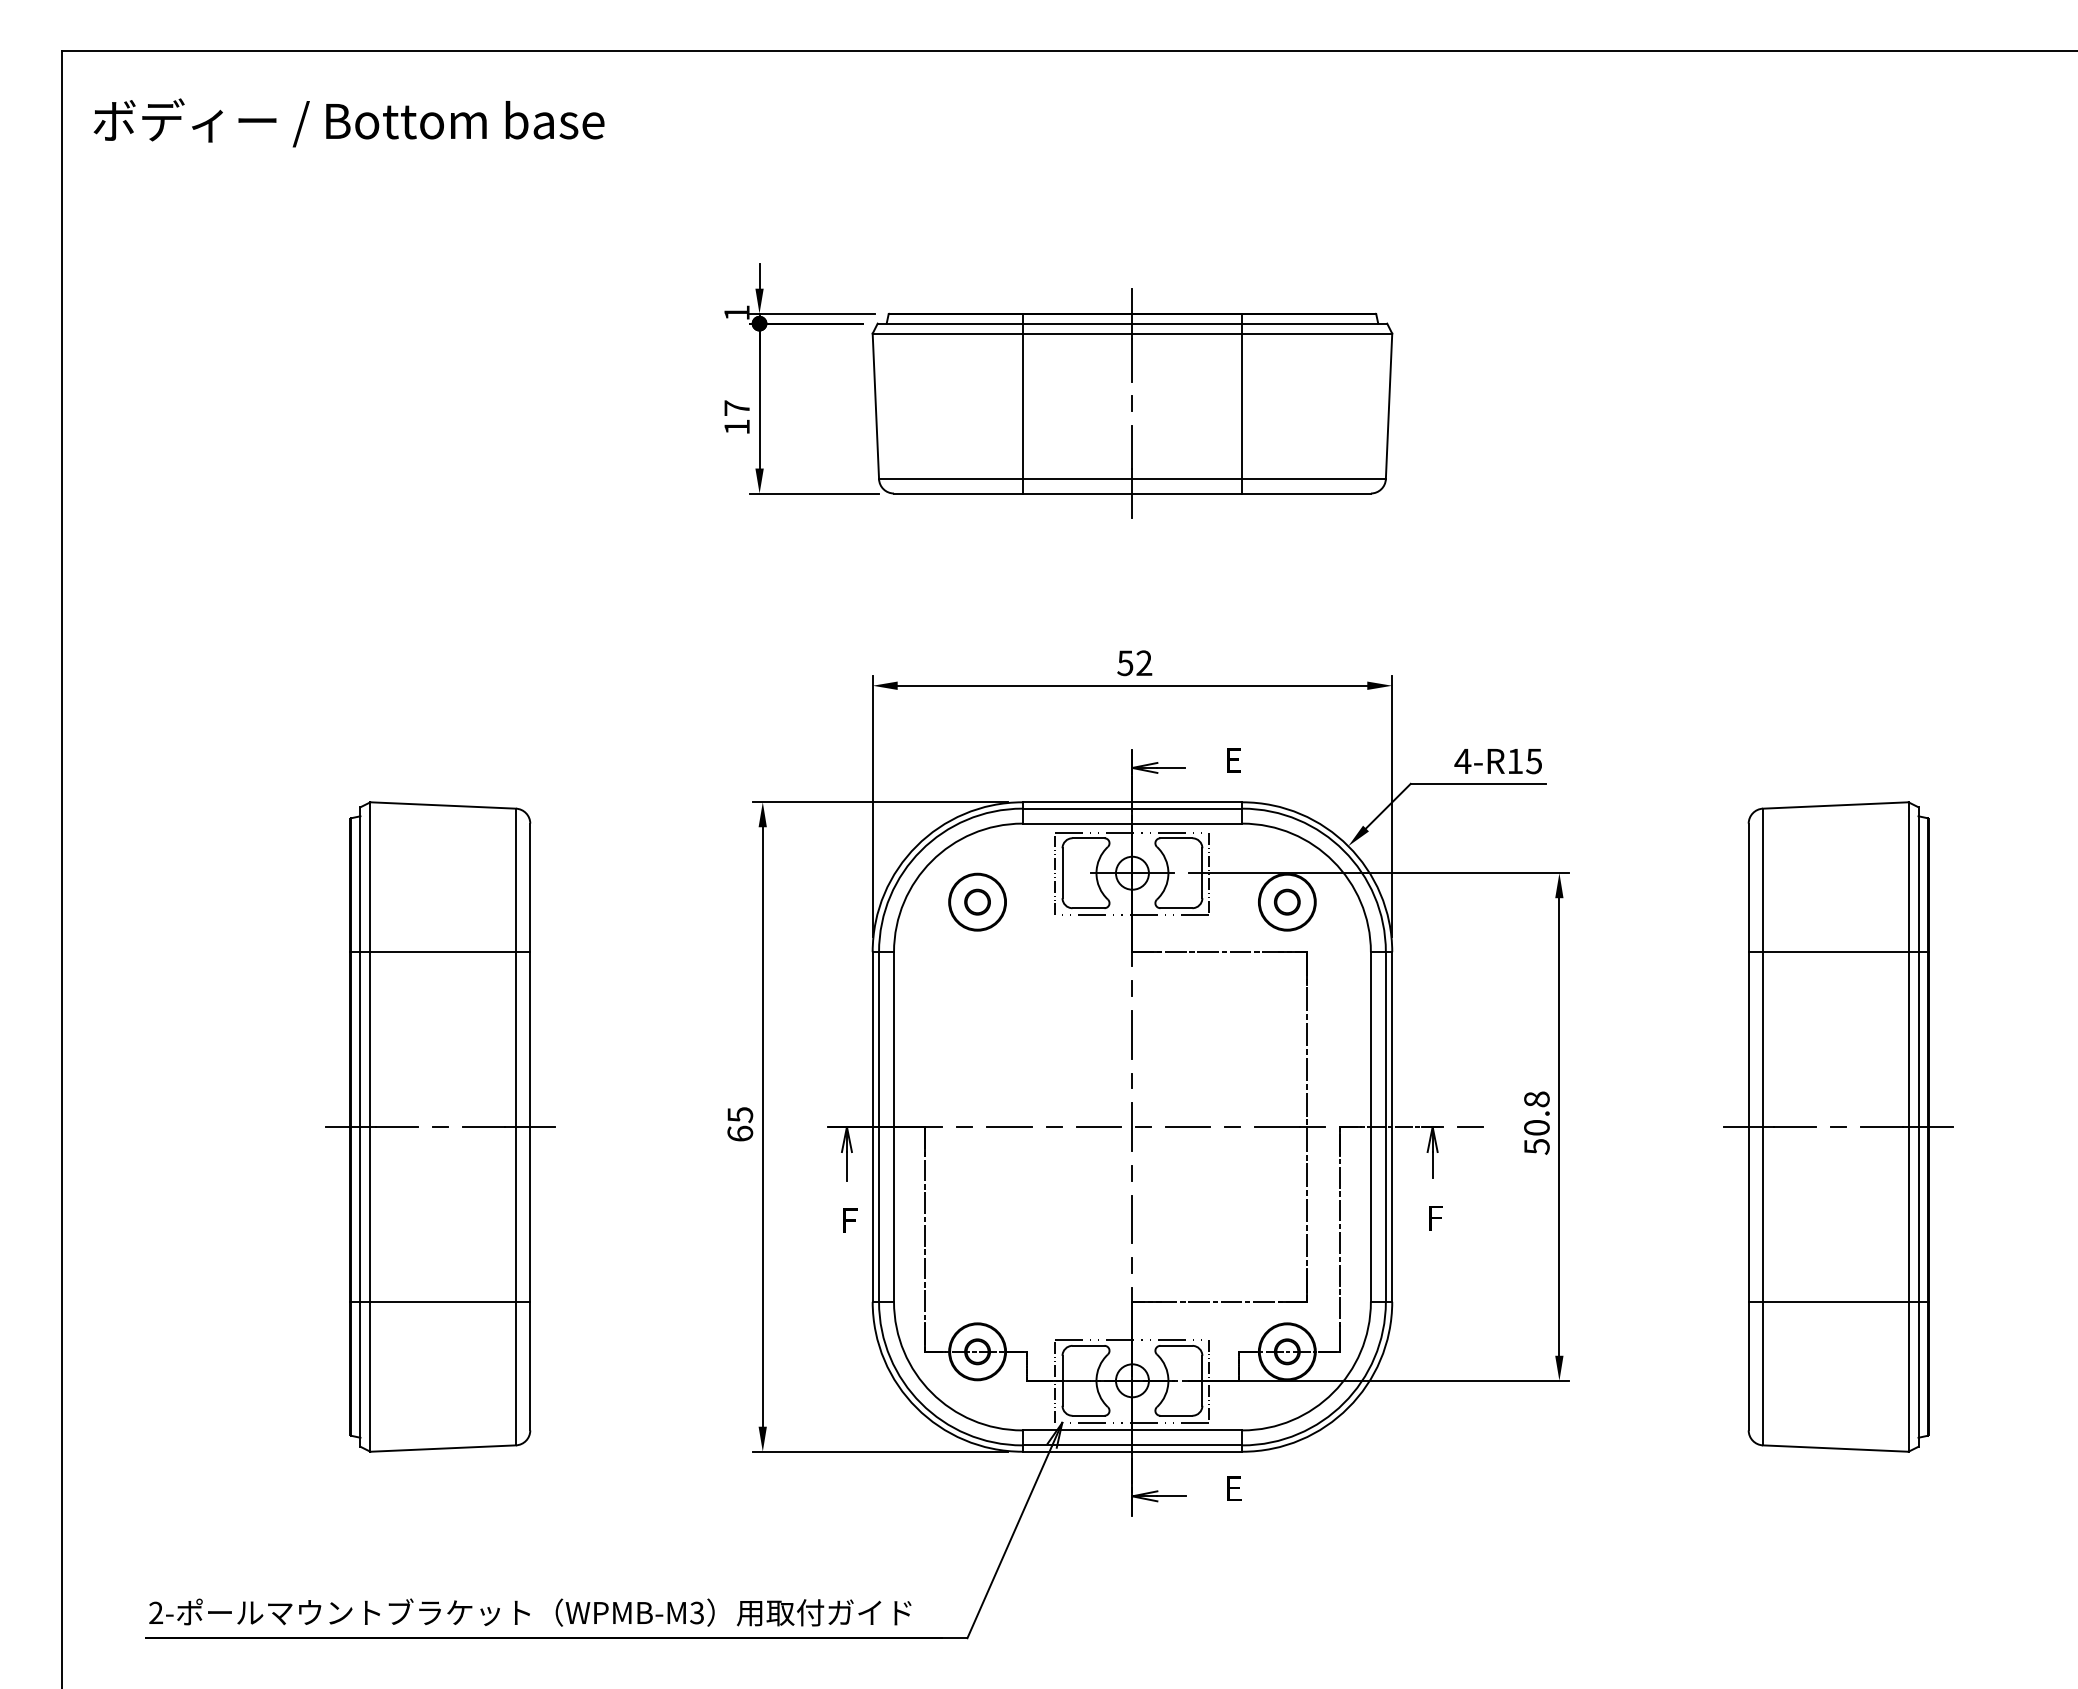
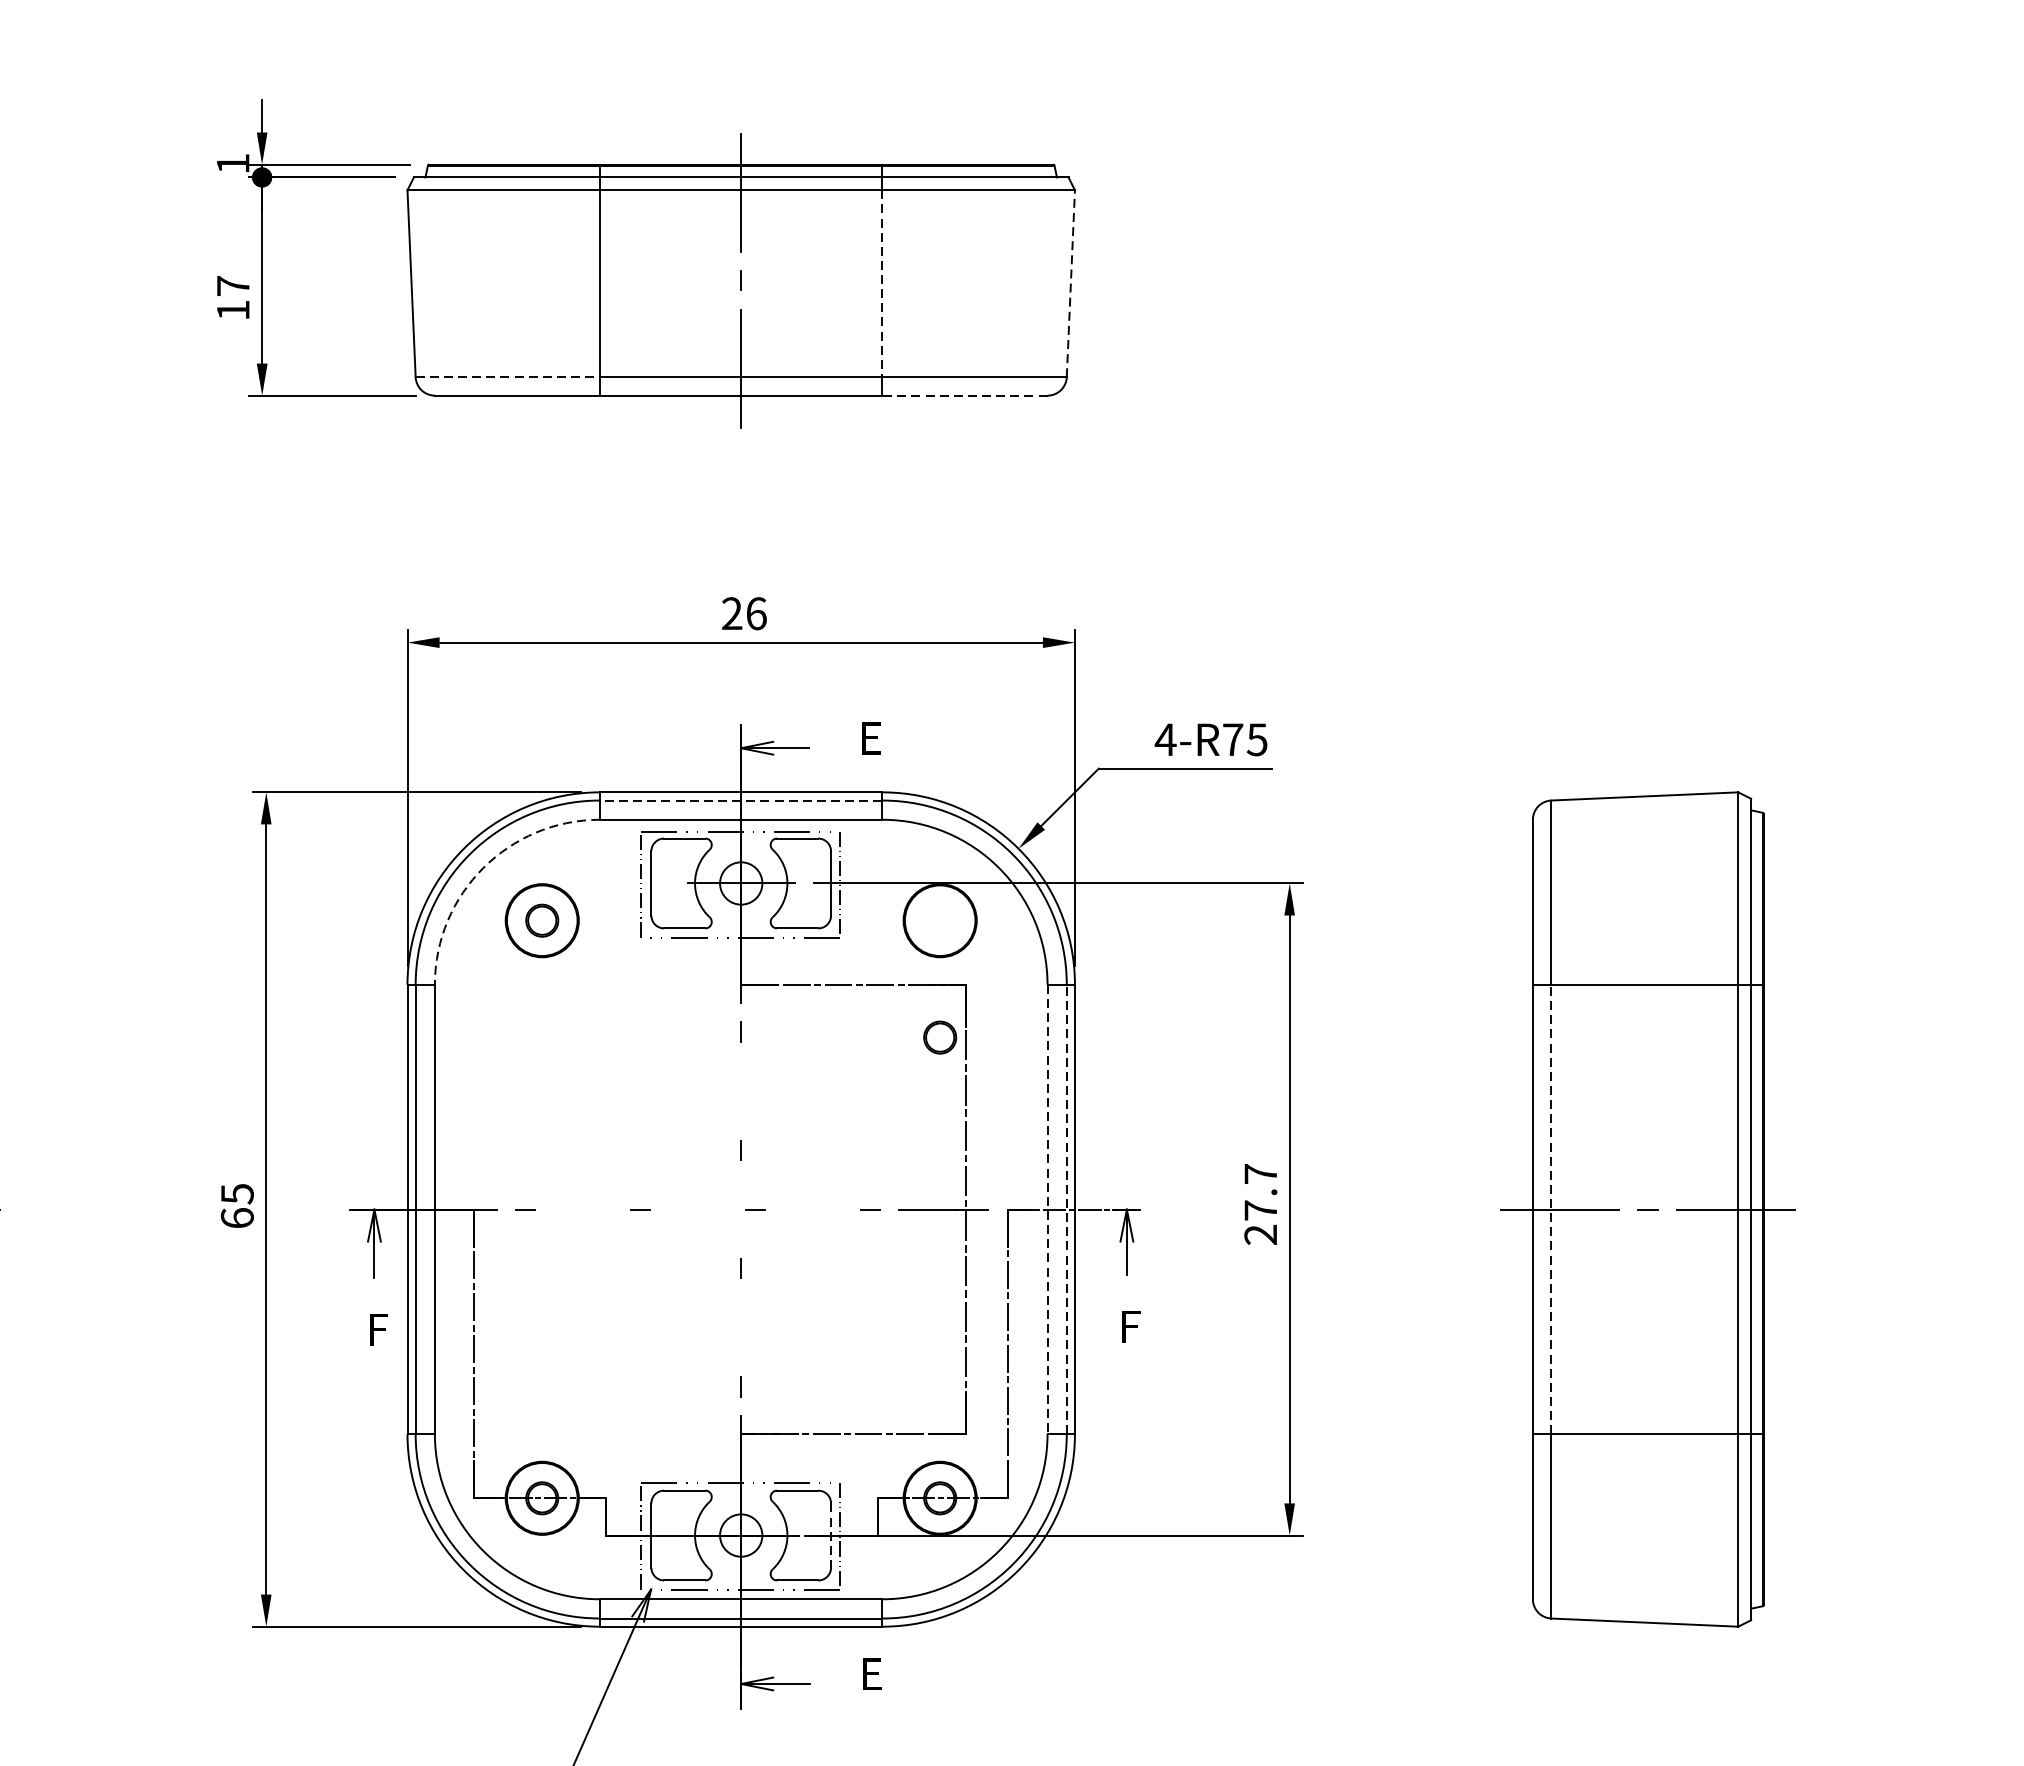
line: (1242, 406) -> (882, 283), solid -> dashed
line: (1389, 406) -> (1071, 283), solid -> dashed
line: (950, 479) -> (507, 377), solid -> dashed
line: (1306, 493) -> (964, 395), solid -> dashed
text: (1134, 663) -> (743, 614), 52 -> 26
text: (1515, 761) -> (1233, 739), 4-R15 -> 4-R75
line: (1132, 808) -> (741, 800), solid -> dashed
arc: (931, 861) -> (483, 868), solid -> dashed
part: (1287, 901) -> (940, 1036), moved
line: (1132, 1034) -> (741, 1090), removed
text: (1536, 1122) -> (1260, 1203), 50.8 -> 27.7
line: (1009, 1126) -> (583, 1208), removed
line: (1132, 1126) -> (741, 1208), removed
line: (1098, 1127) -> (697, 1210), removed
line: (1187, 1127) -> (811, 1210), removed
line: (1370, 1127) -> (1047, 1210), solid -> dashed
line: (1385, 1127) -> (1066, 1210), solid -> dashed
line: (1470, 1127) -> (1175, 1210), removed
line: (1763, 1127) -> (1551, 1210), solid -> dashed
line: (1132, 1218) -> (741, 1327), removed
line: (1202, 1380) -> (831, 1535), solid -> dashed

